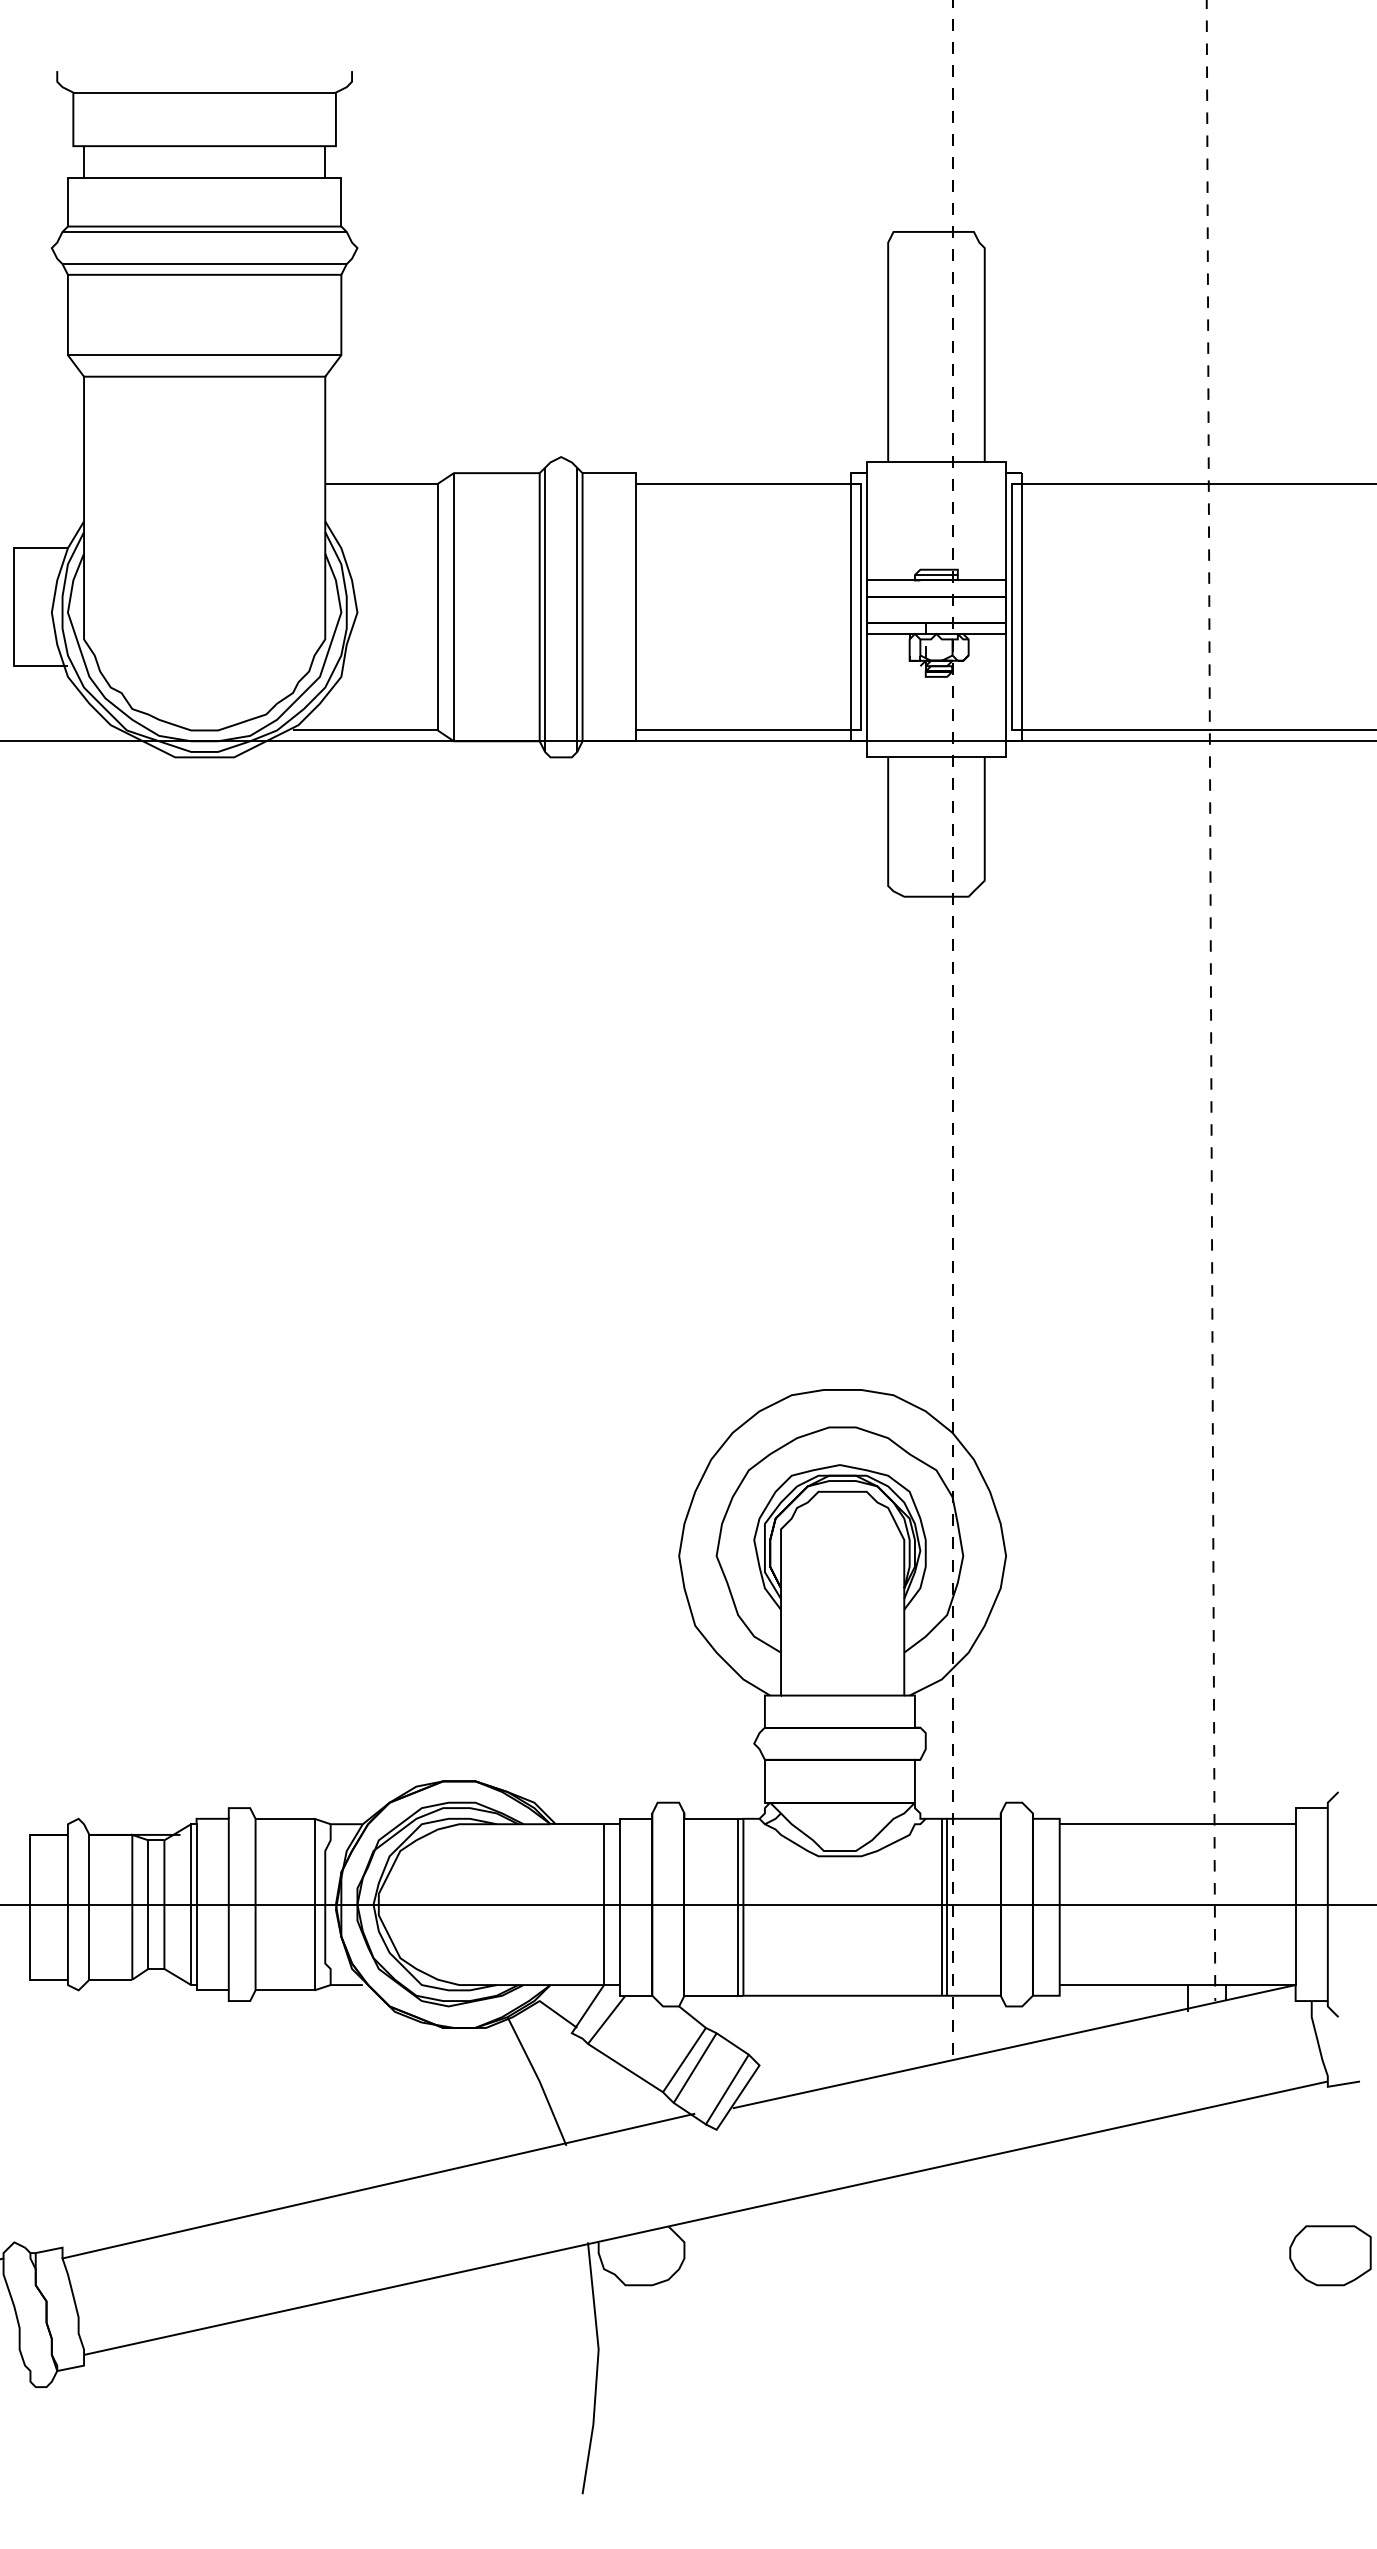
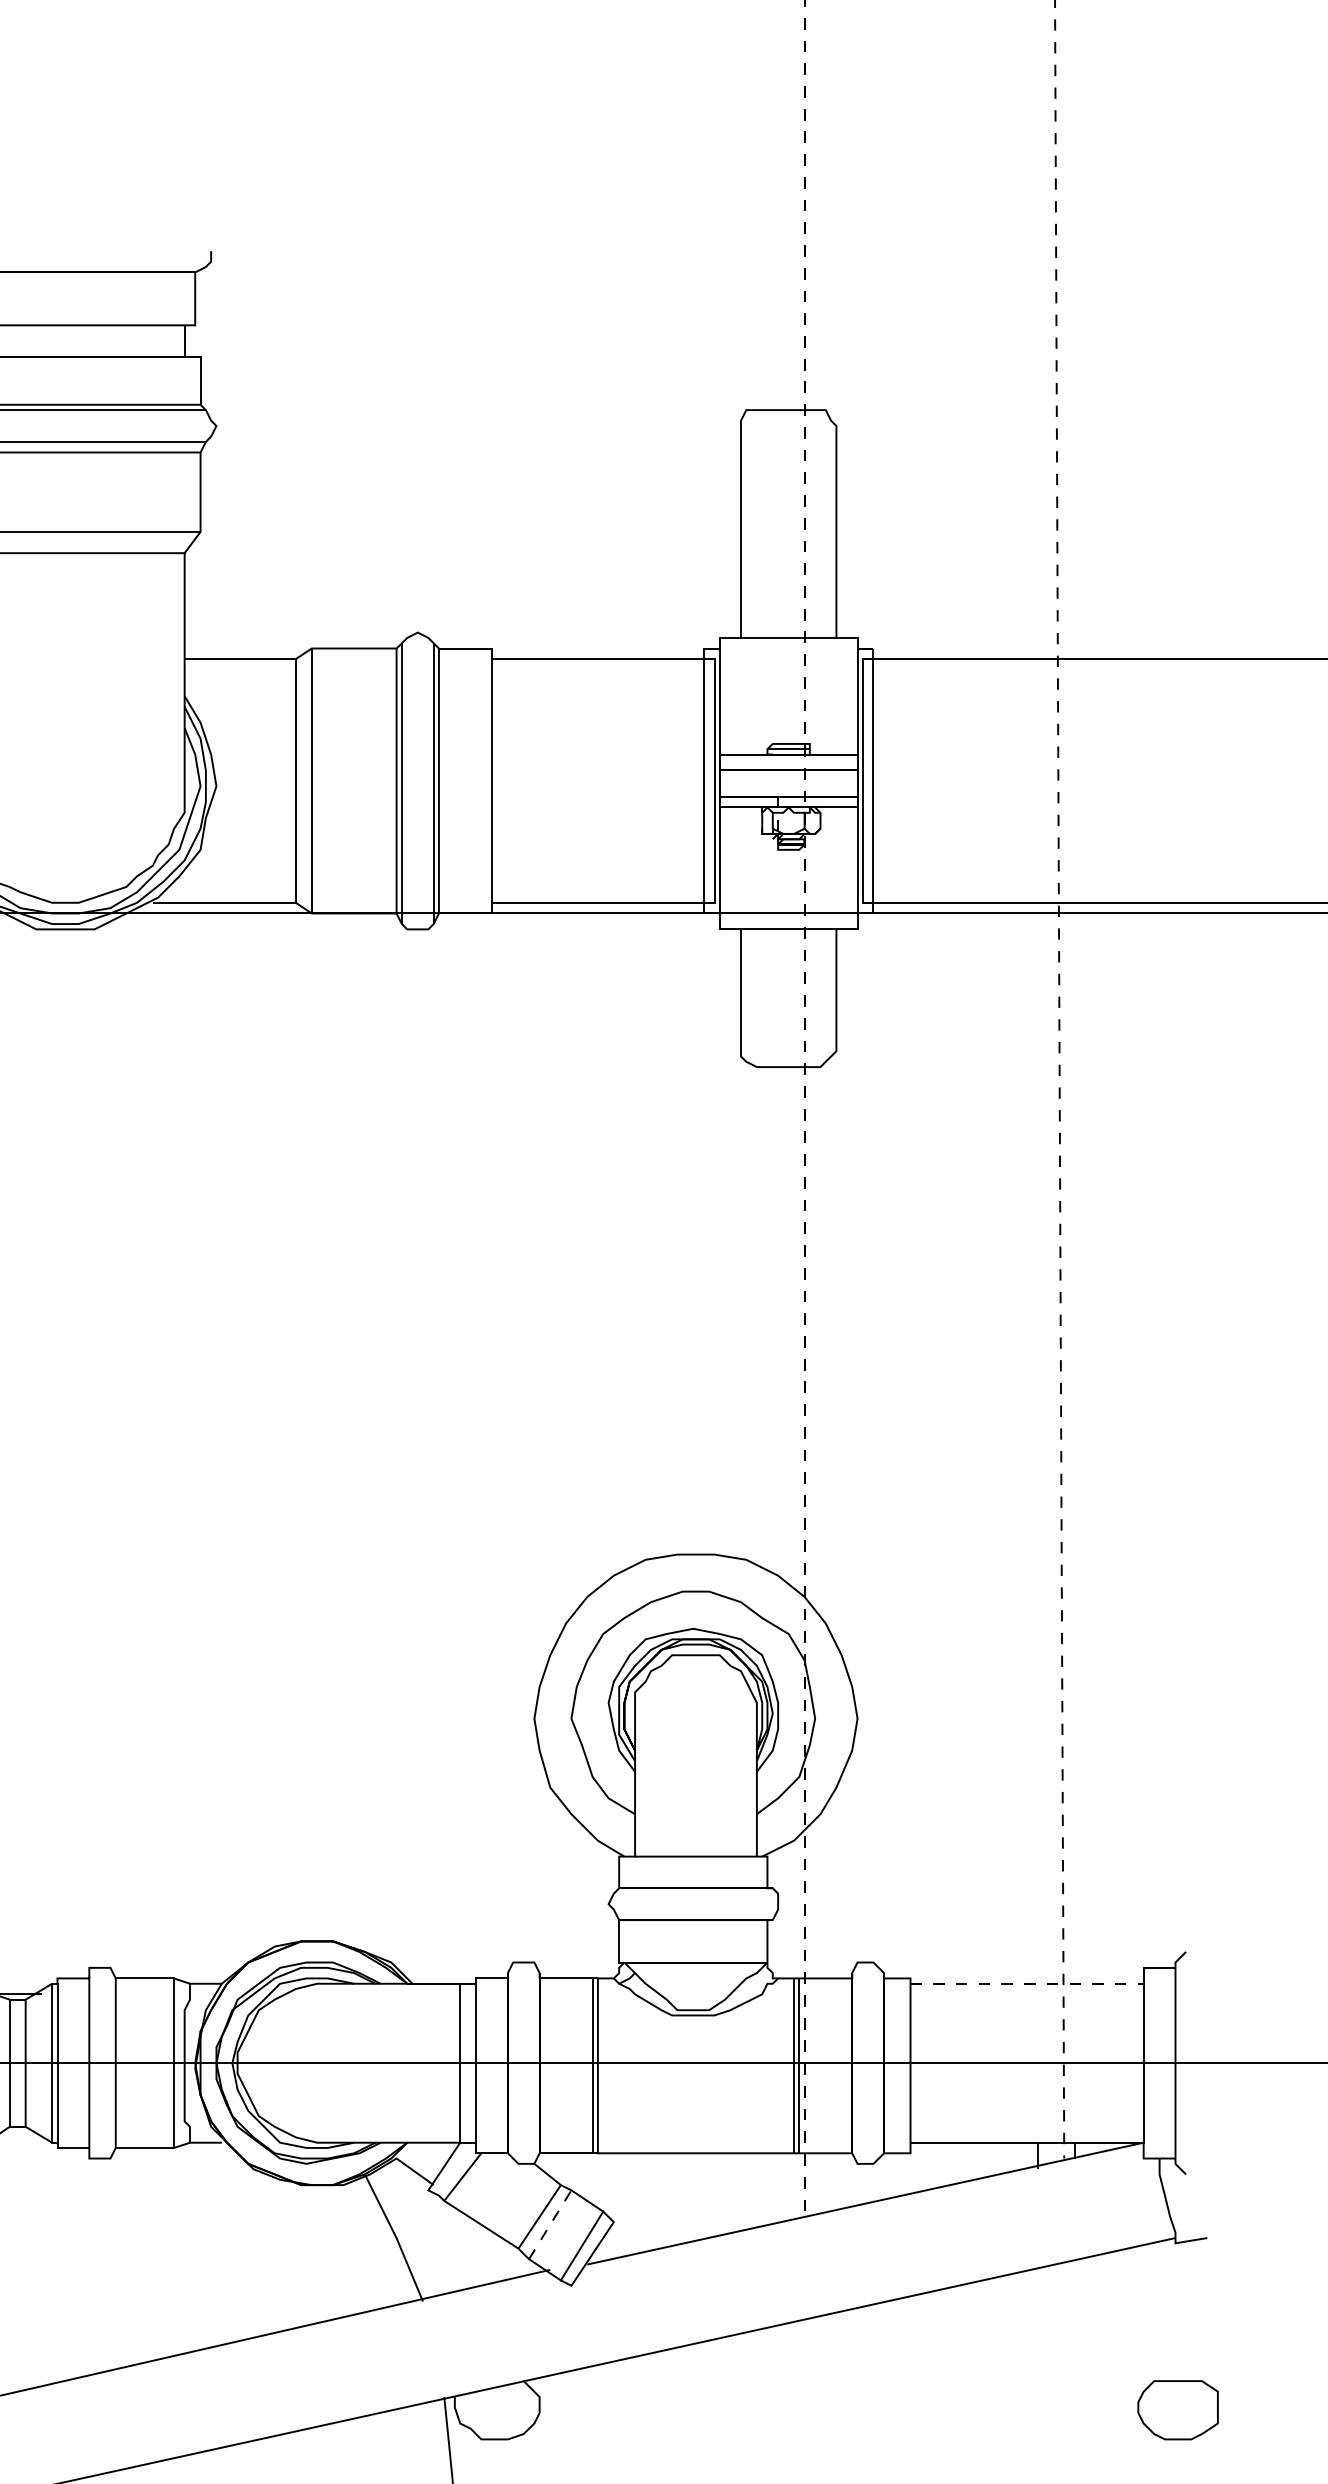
line: (1177, 1824) -> (1026, 1984), solid -> dashed
line: (695, 2068) -> (550, 2225), solid -> dashed

